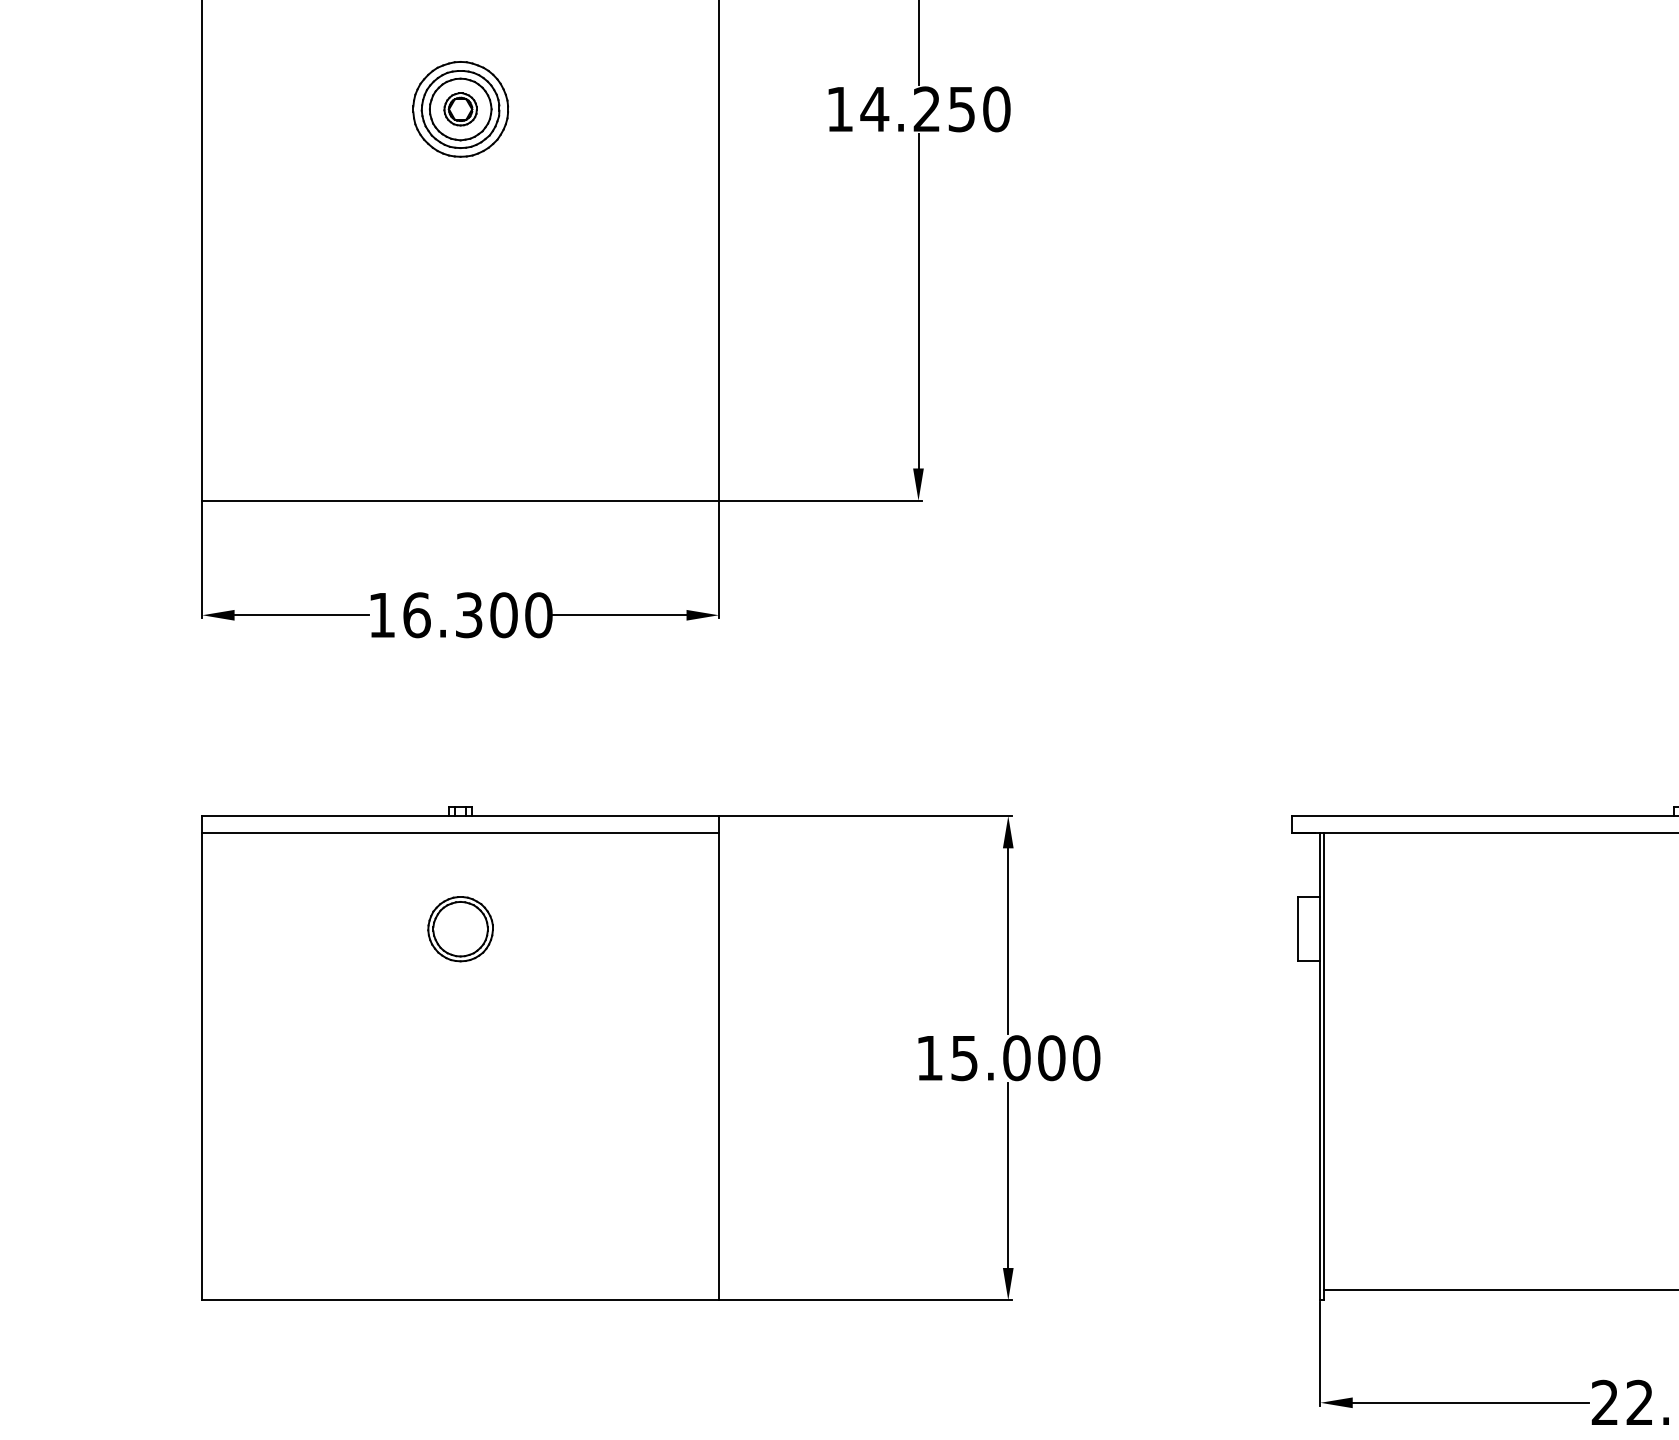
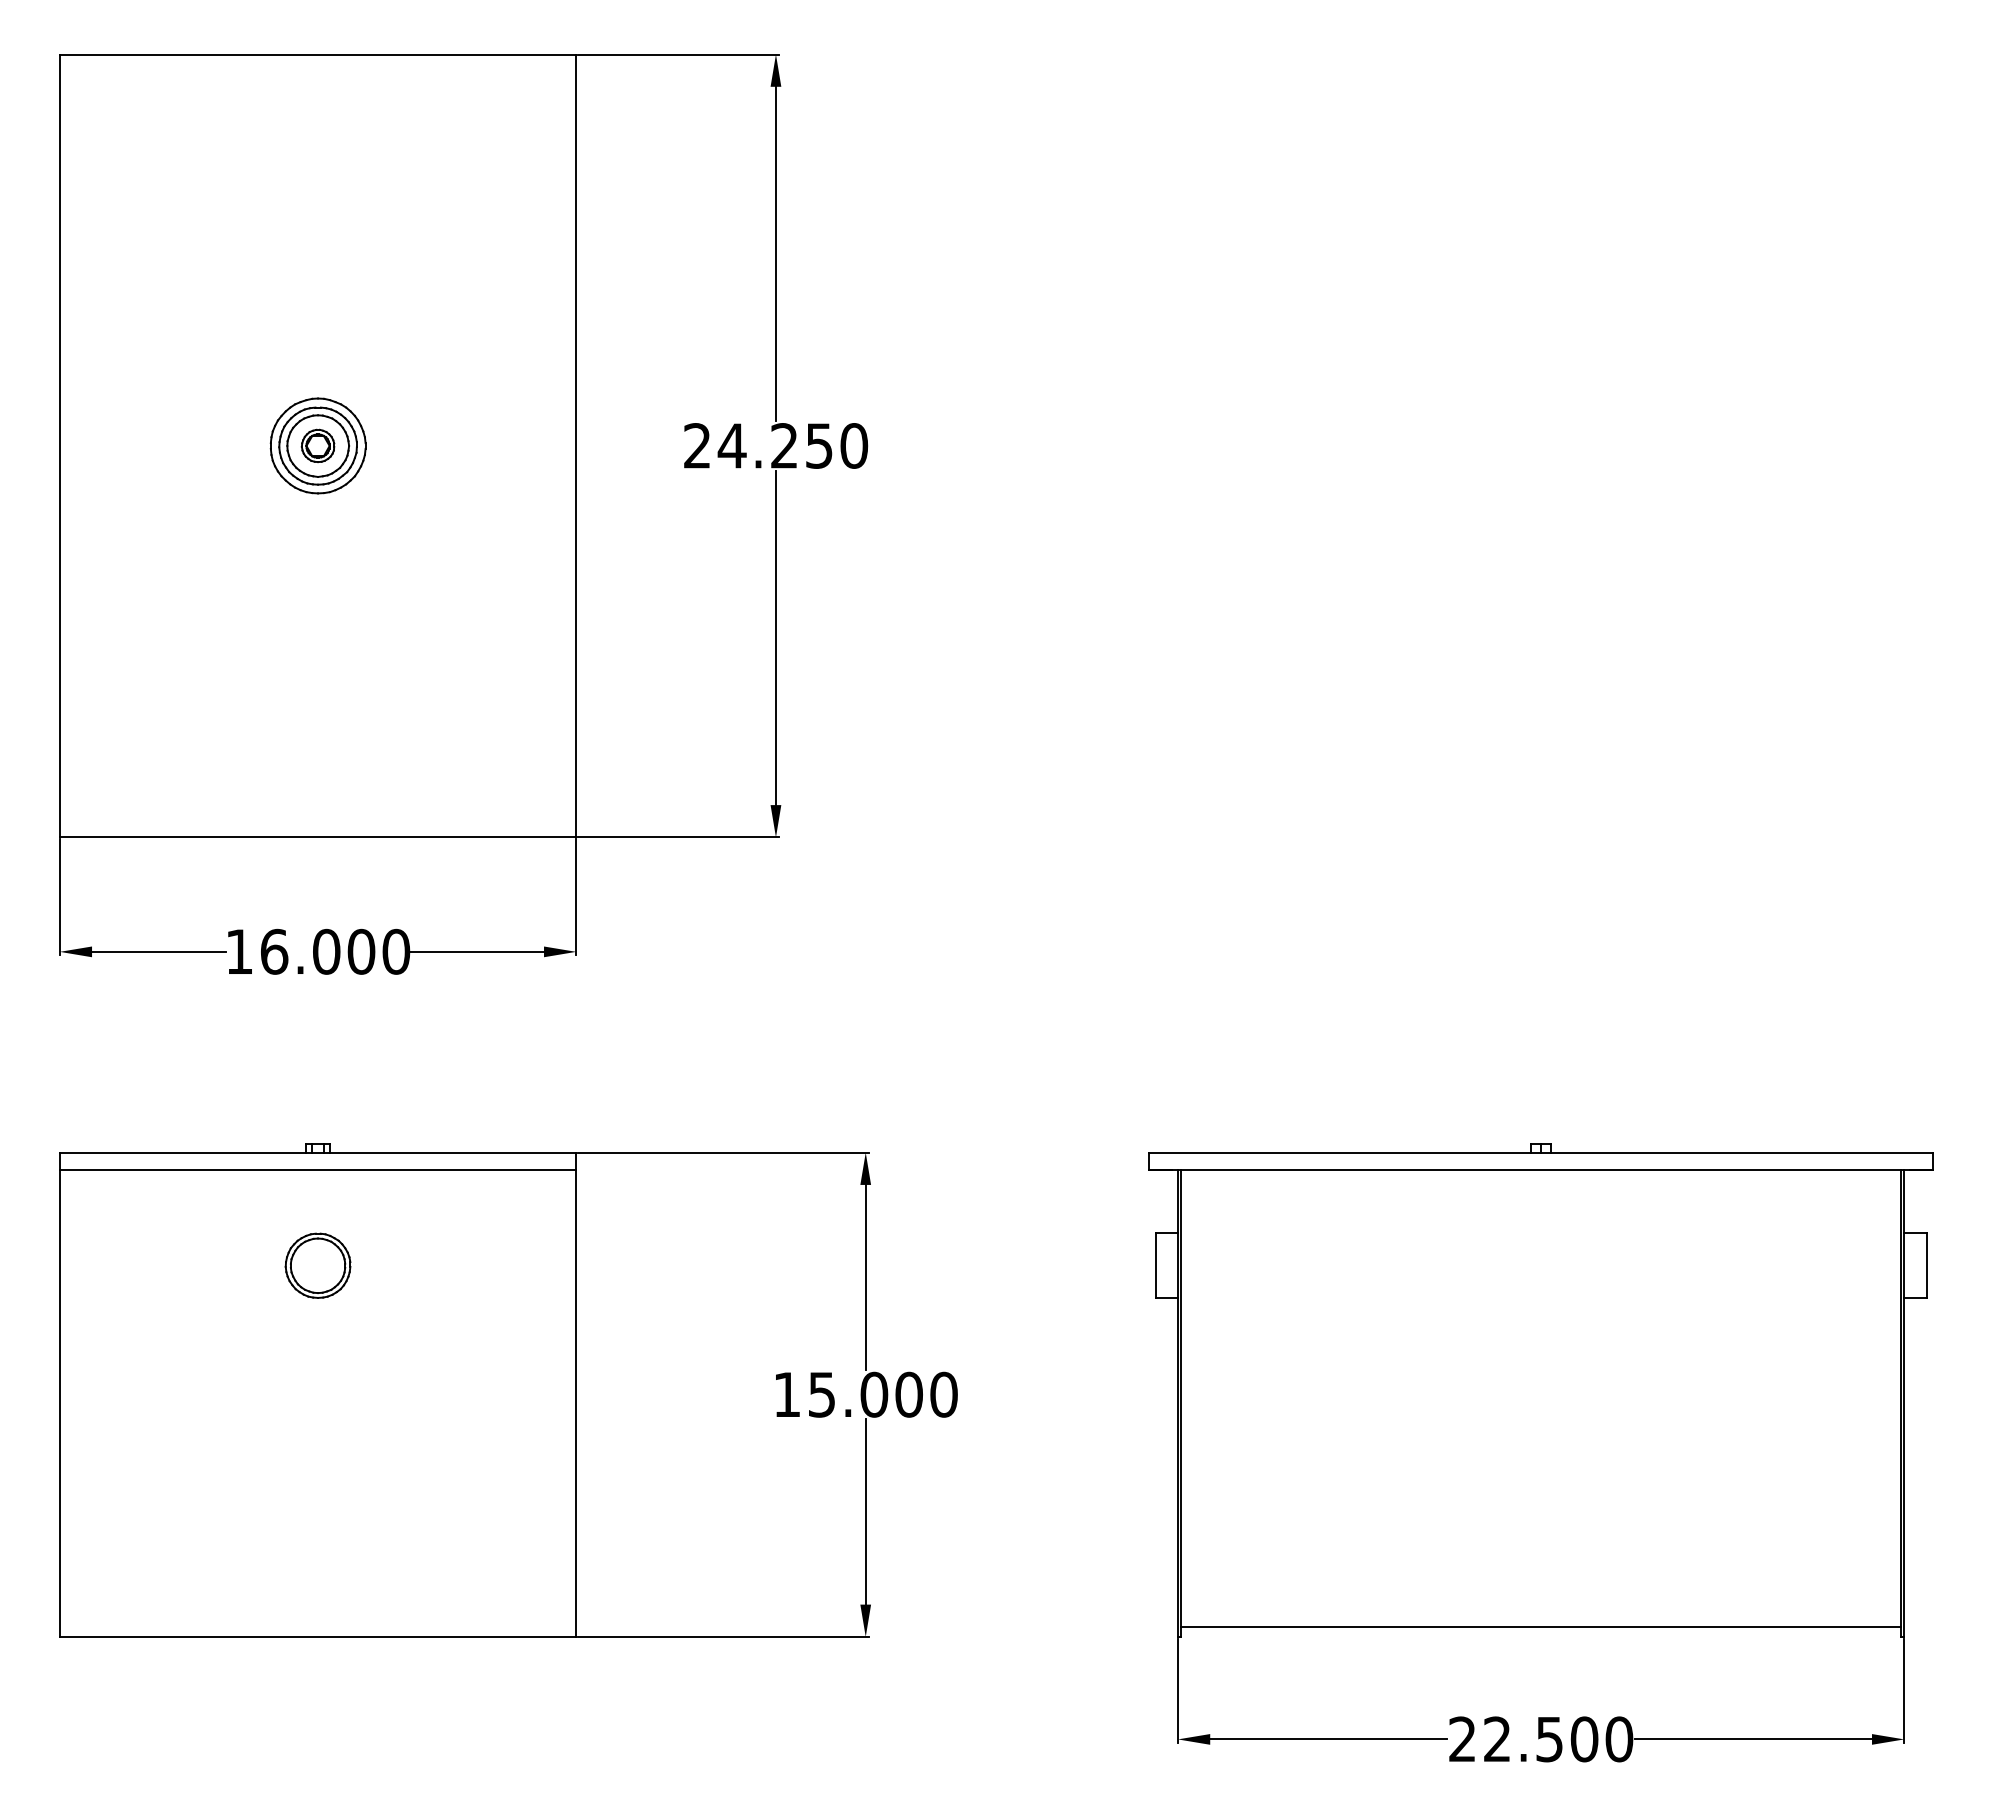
text: (839, 108) -> (696, 445), 14.250 -> 24.250
text: (469, 614) -> (326, 951), 16.300 -> 16.000

